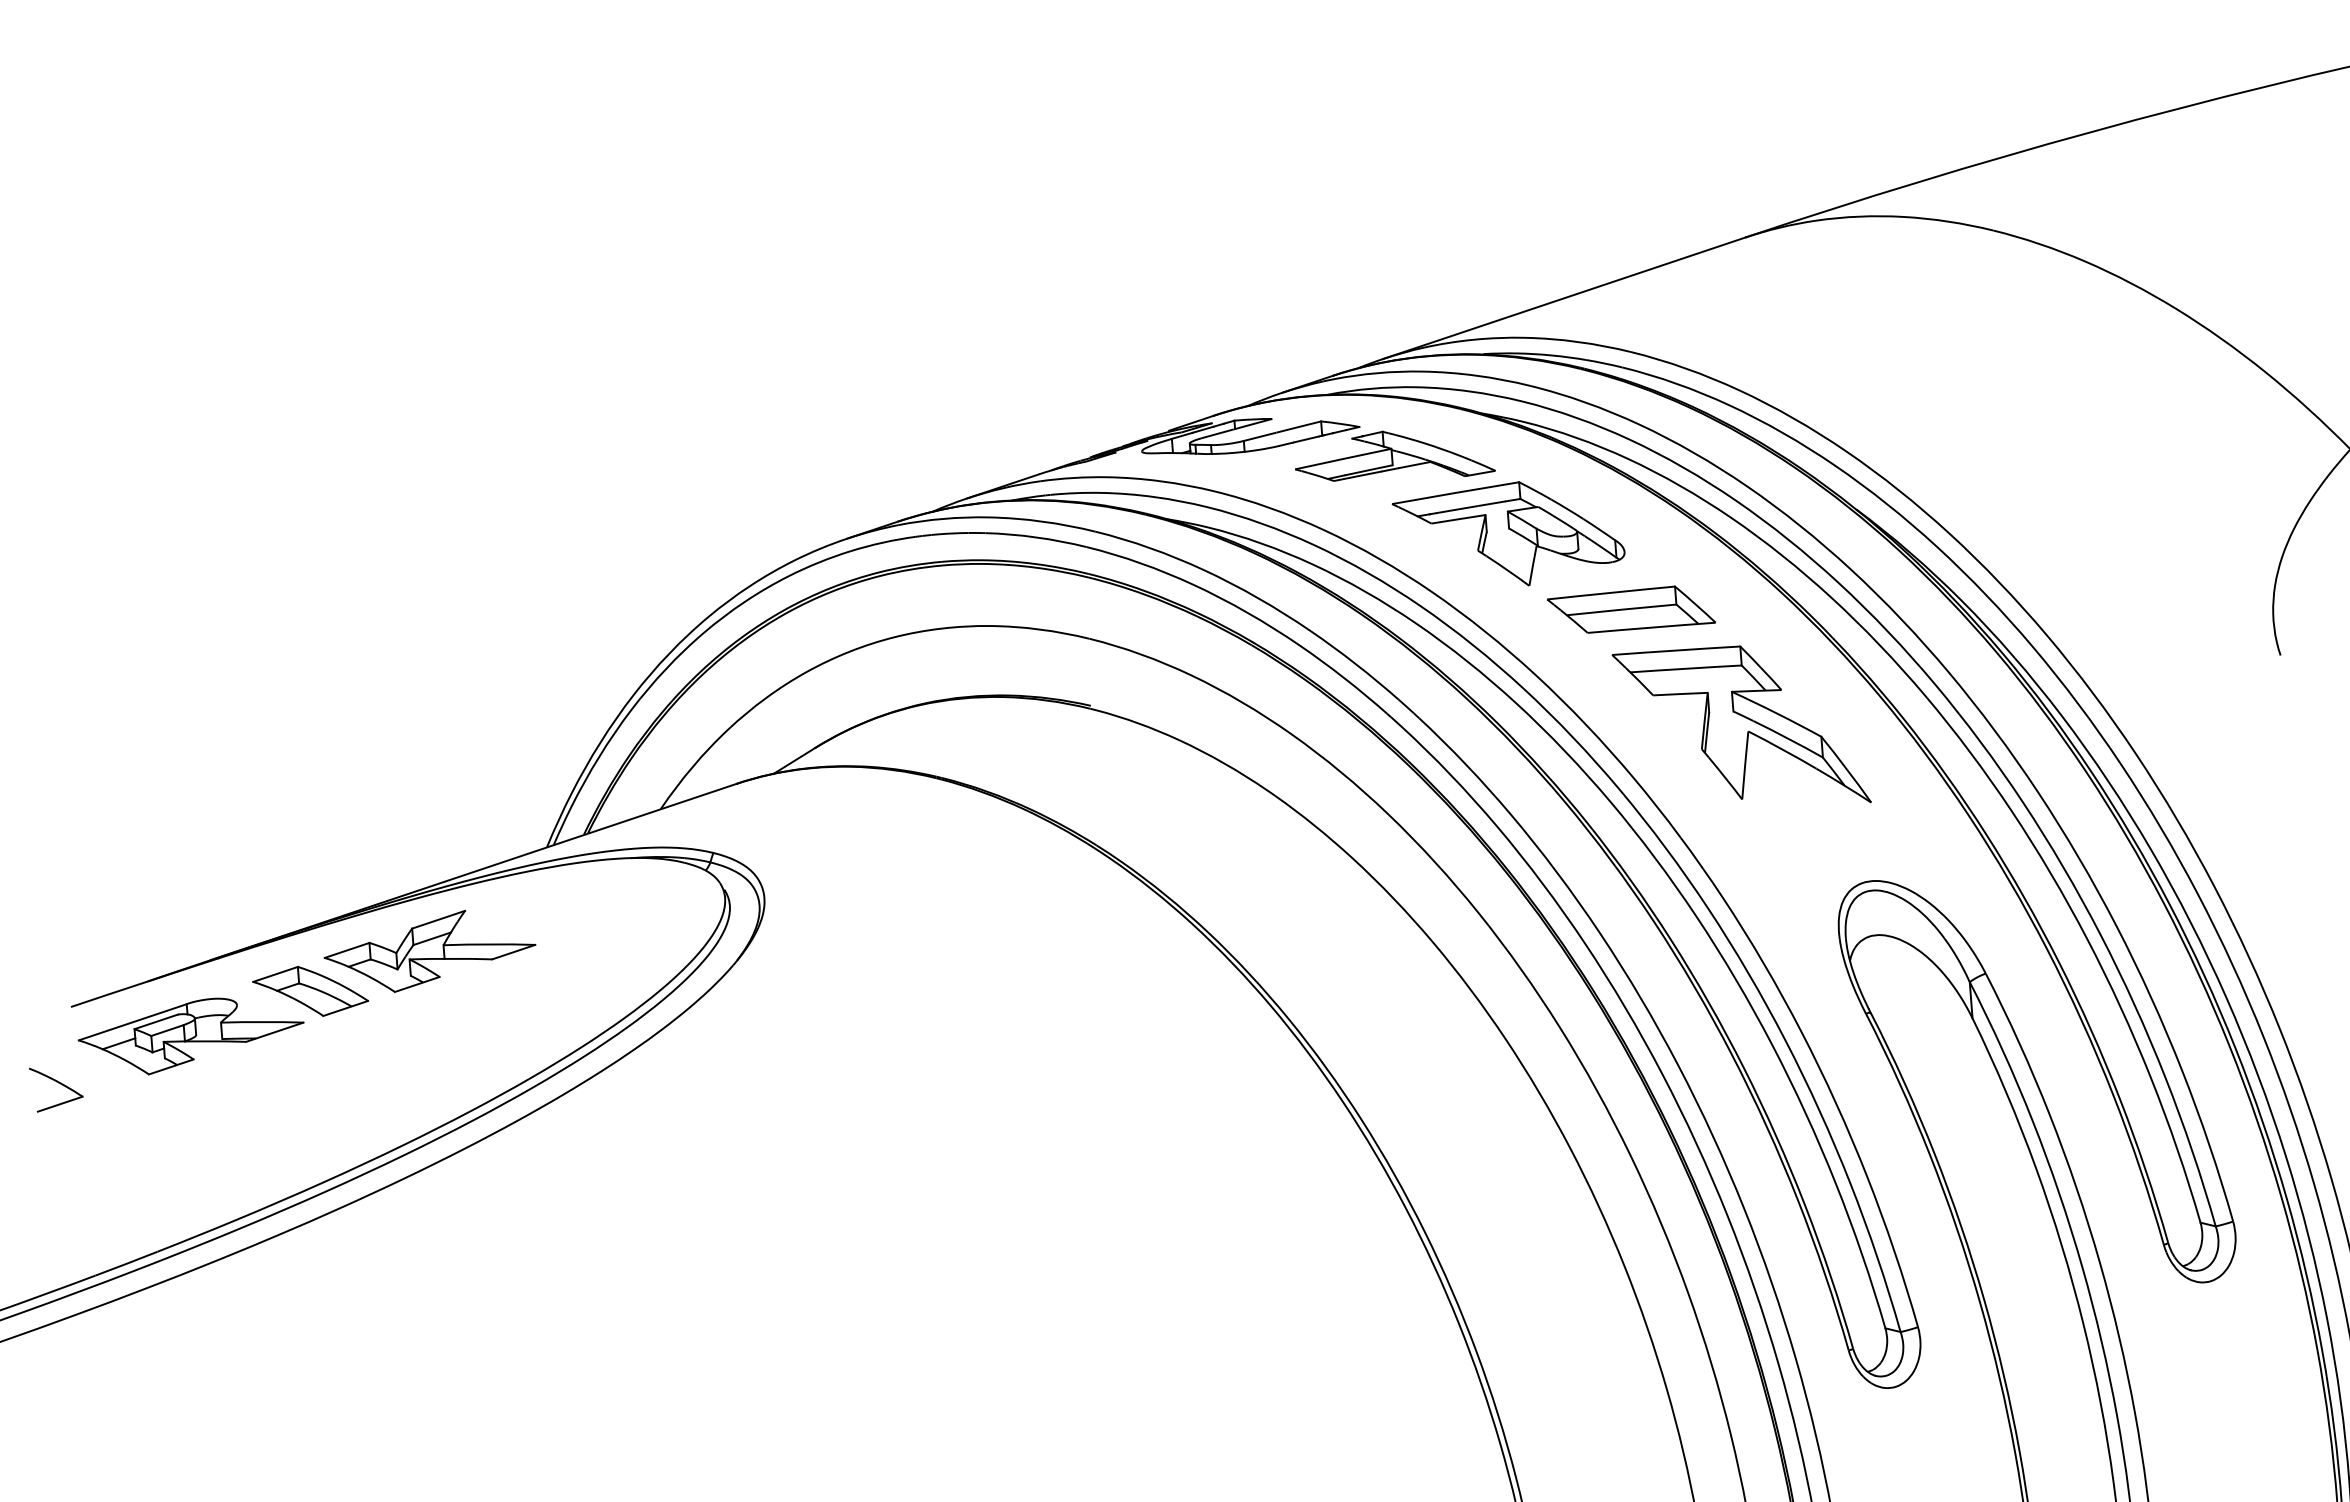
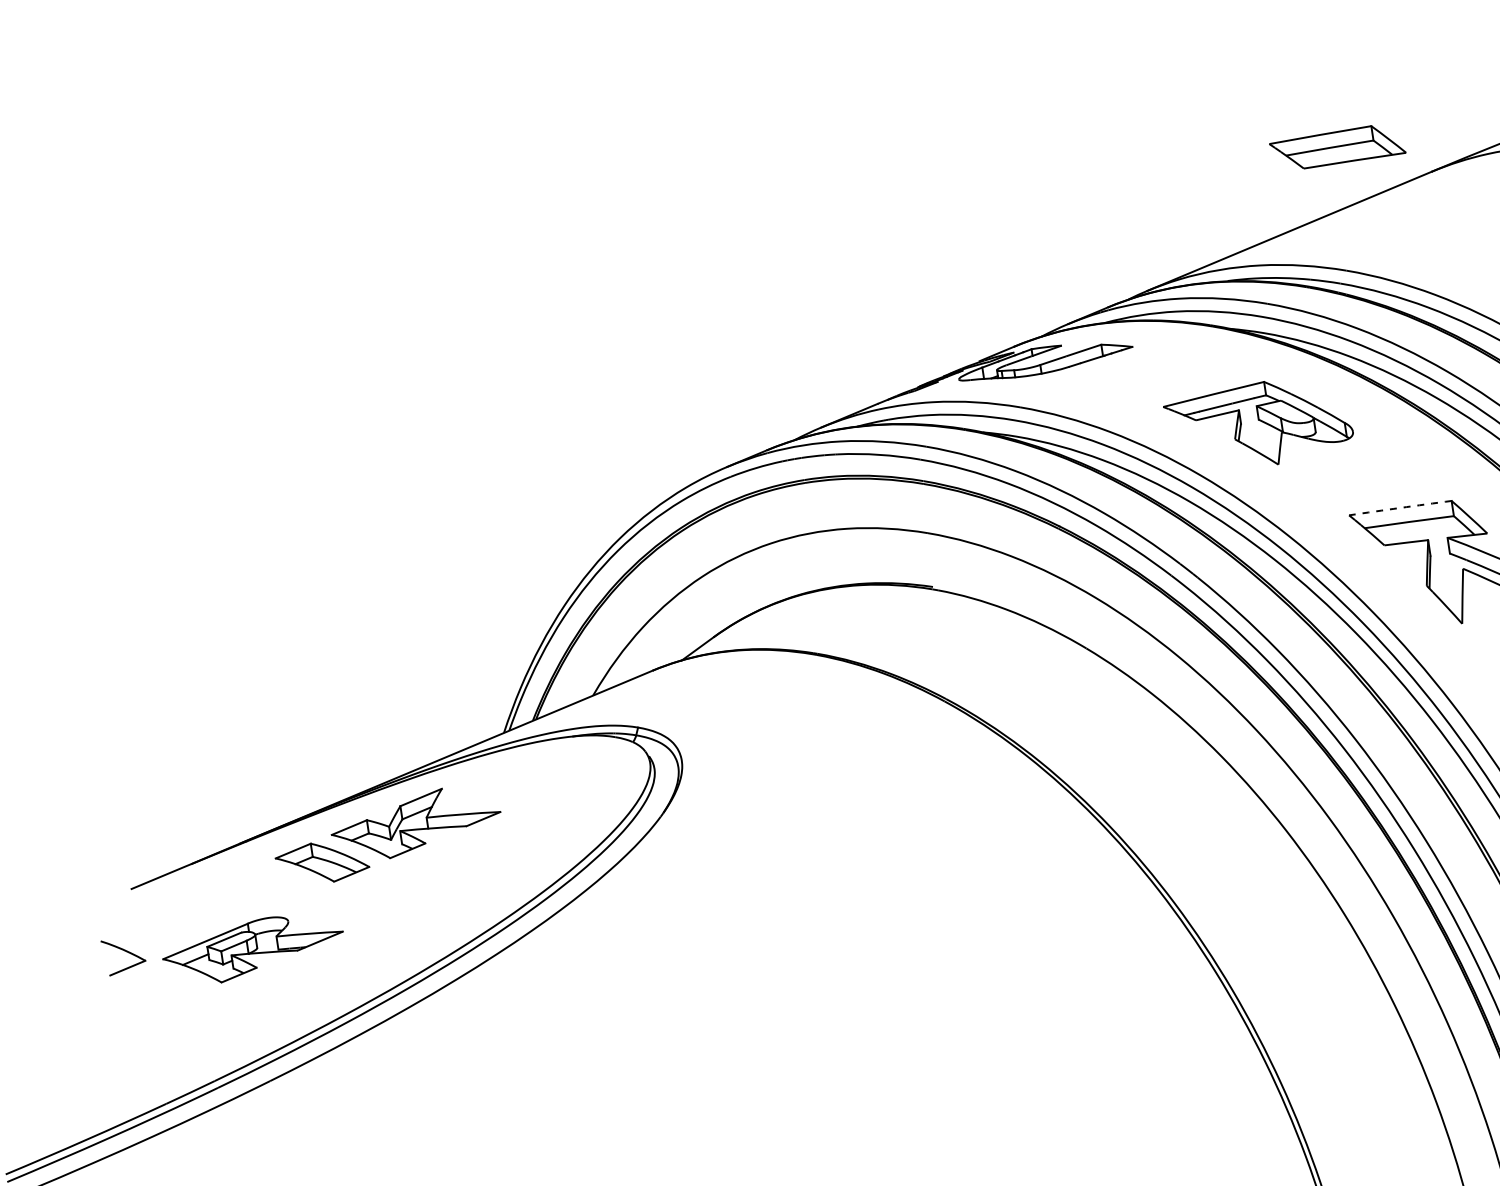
part: (1395, 455) -> (1163, 367), removed
part: (1631, 609) -> (1337, 147), moved
arc: (1676, 650) -> (1400, 507), solid -> dashed
part: (190, 1036) -> (252, 949), moved

